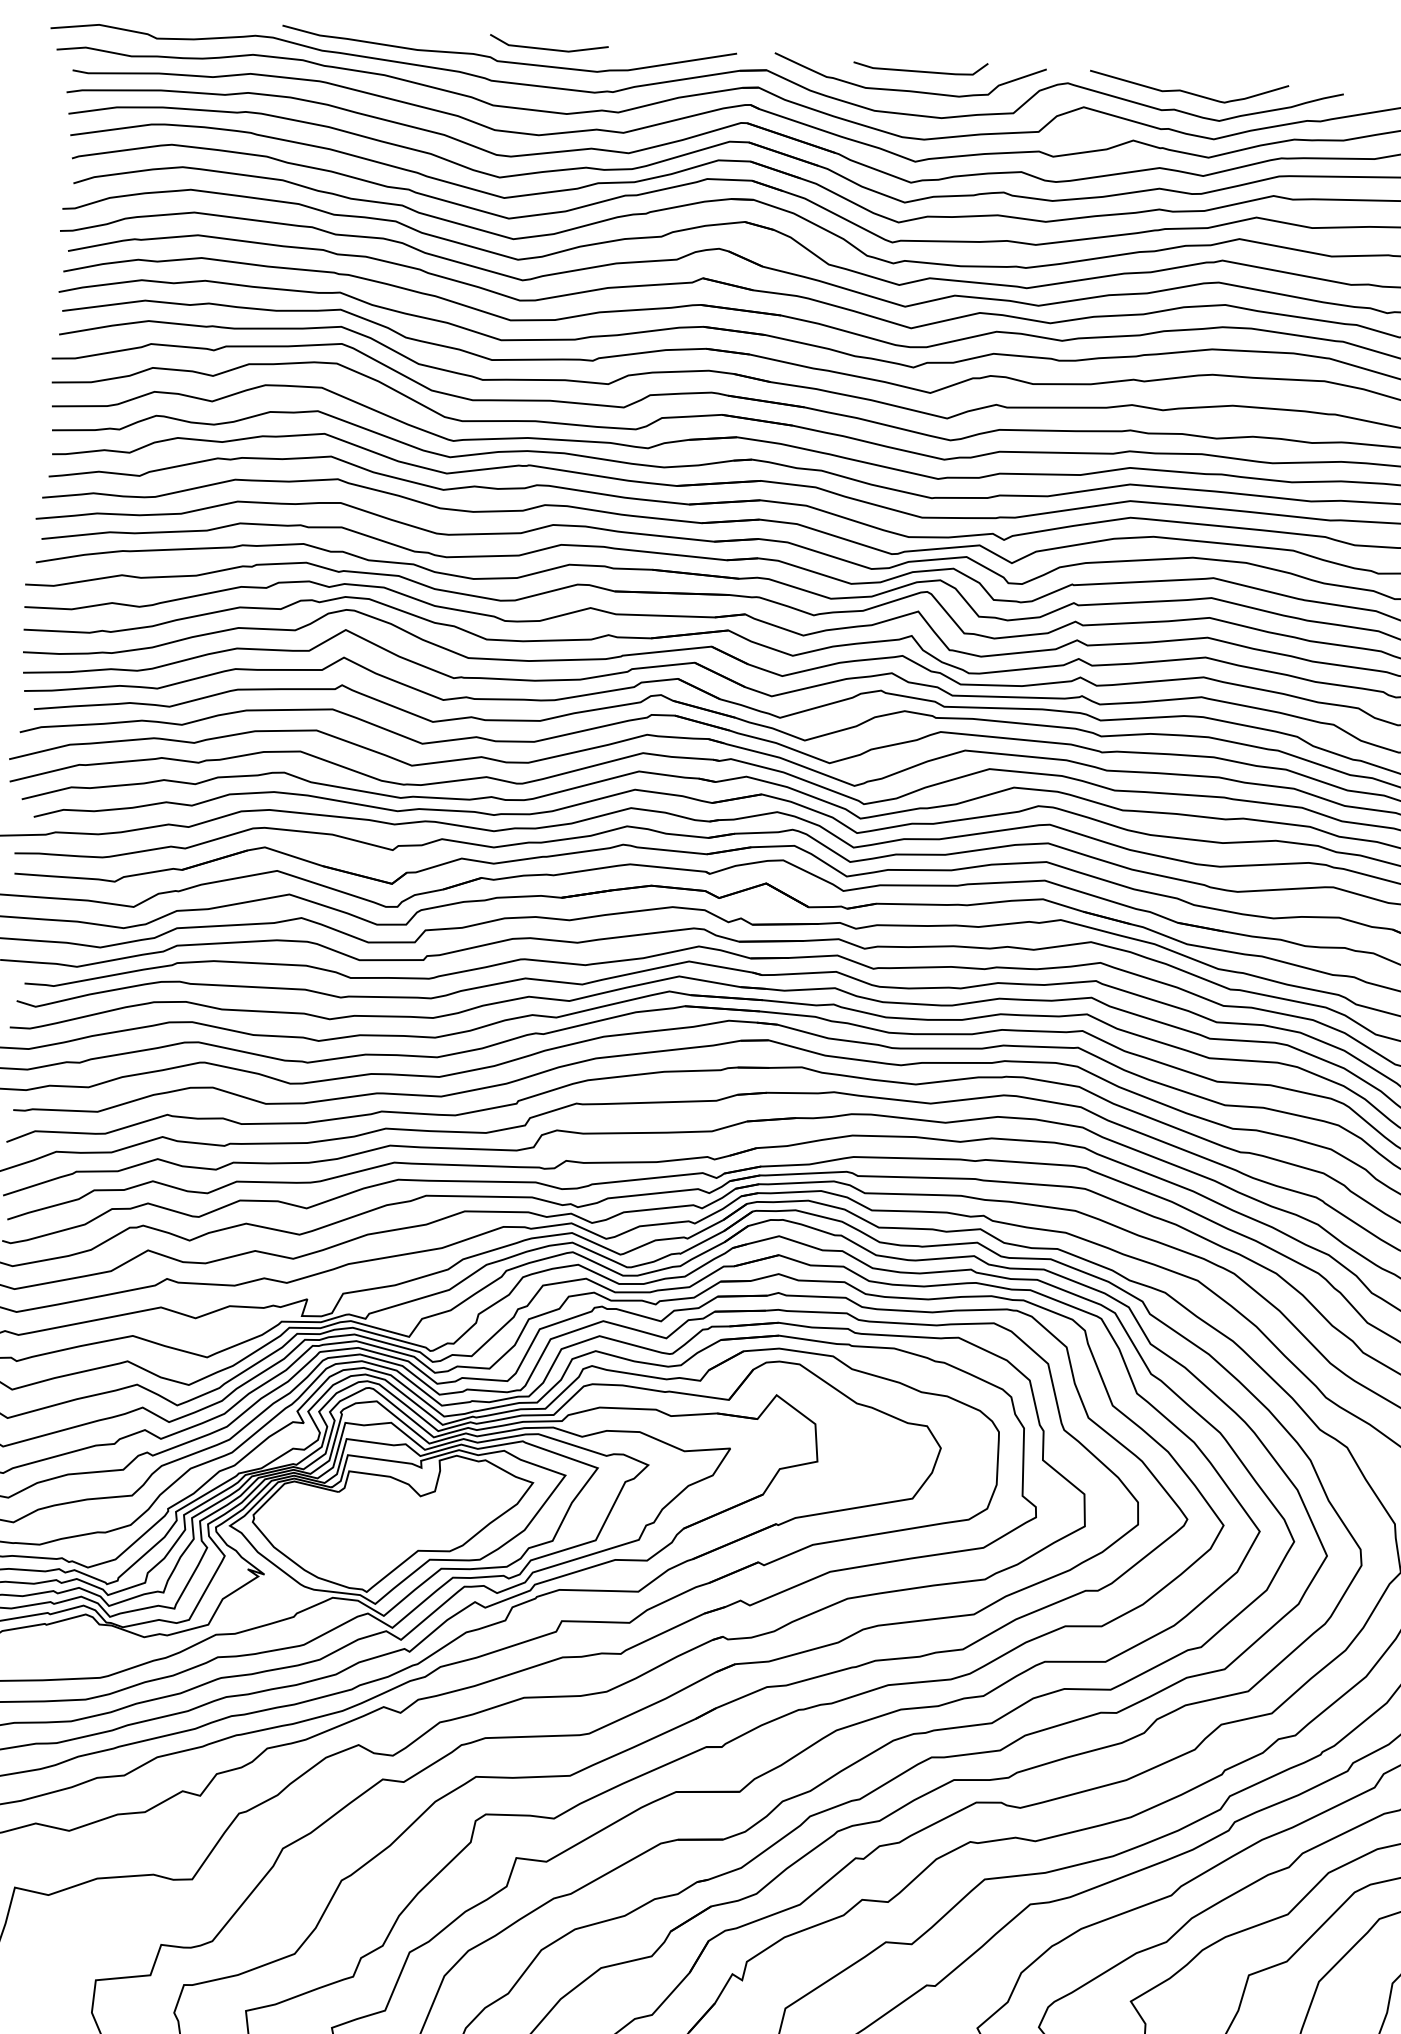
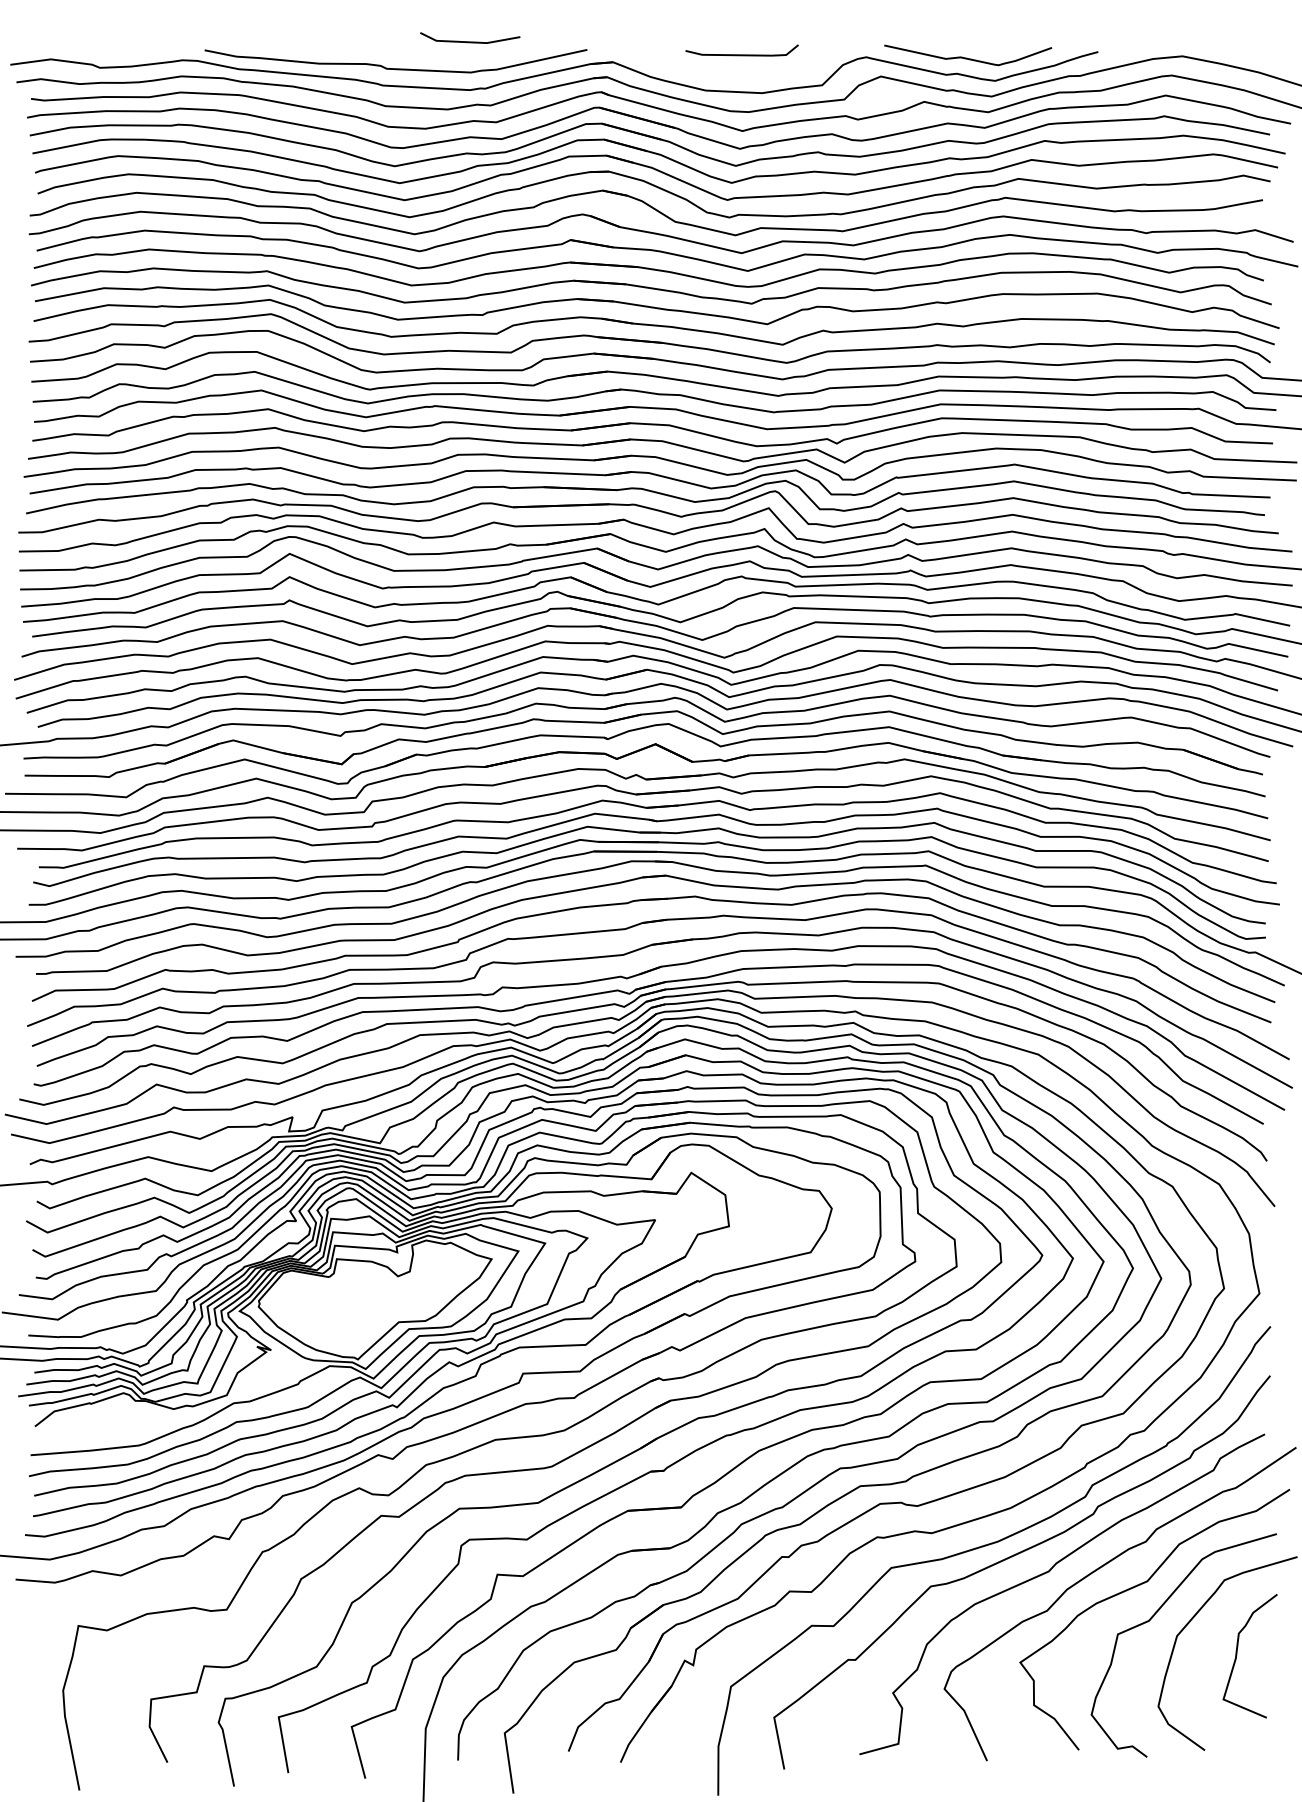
line: (549, 48) -> (470, 41), moved
curve: (909, 90) -> (733, 71), removed

